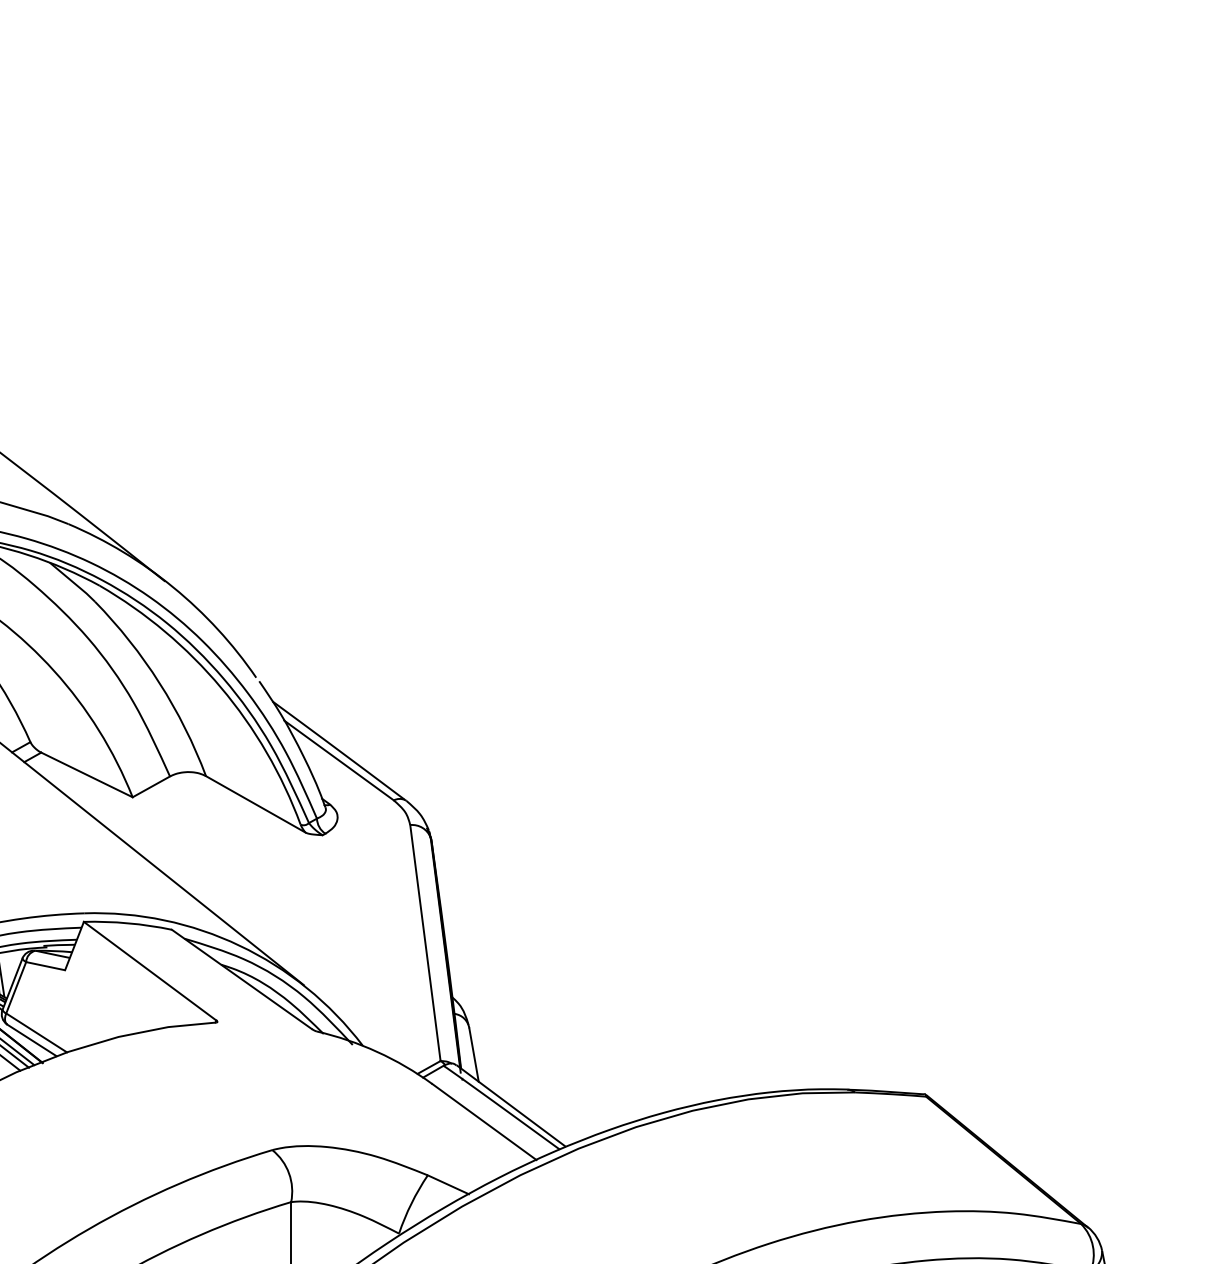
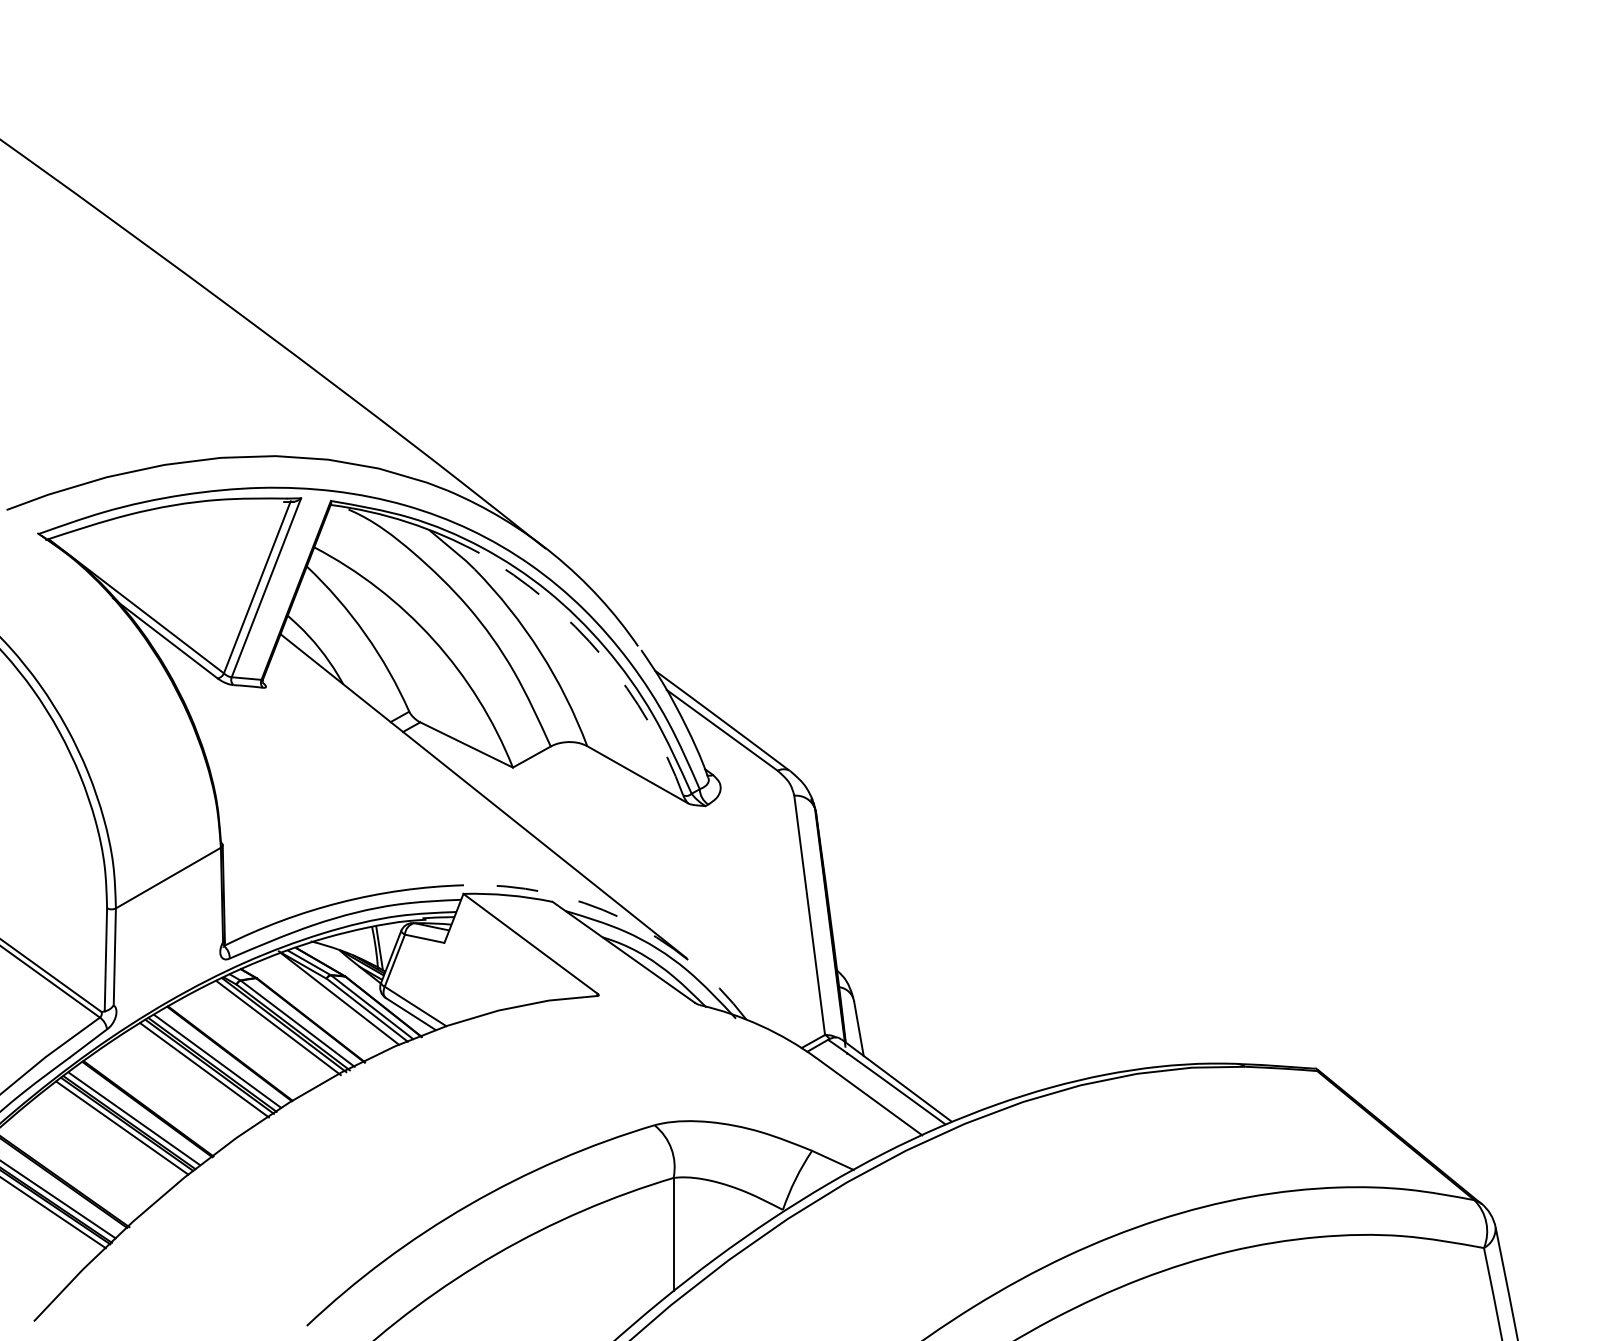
arc: (221, 687) -> (602, 656), solid -> dashed
arc: (239, 946) -> (621, 918), solid -> dashed

